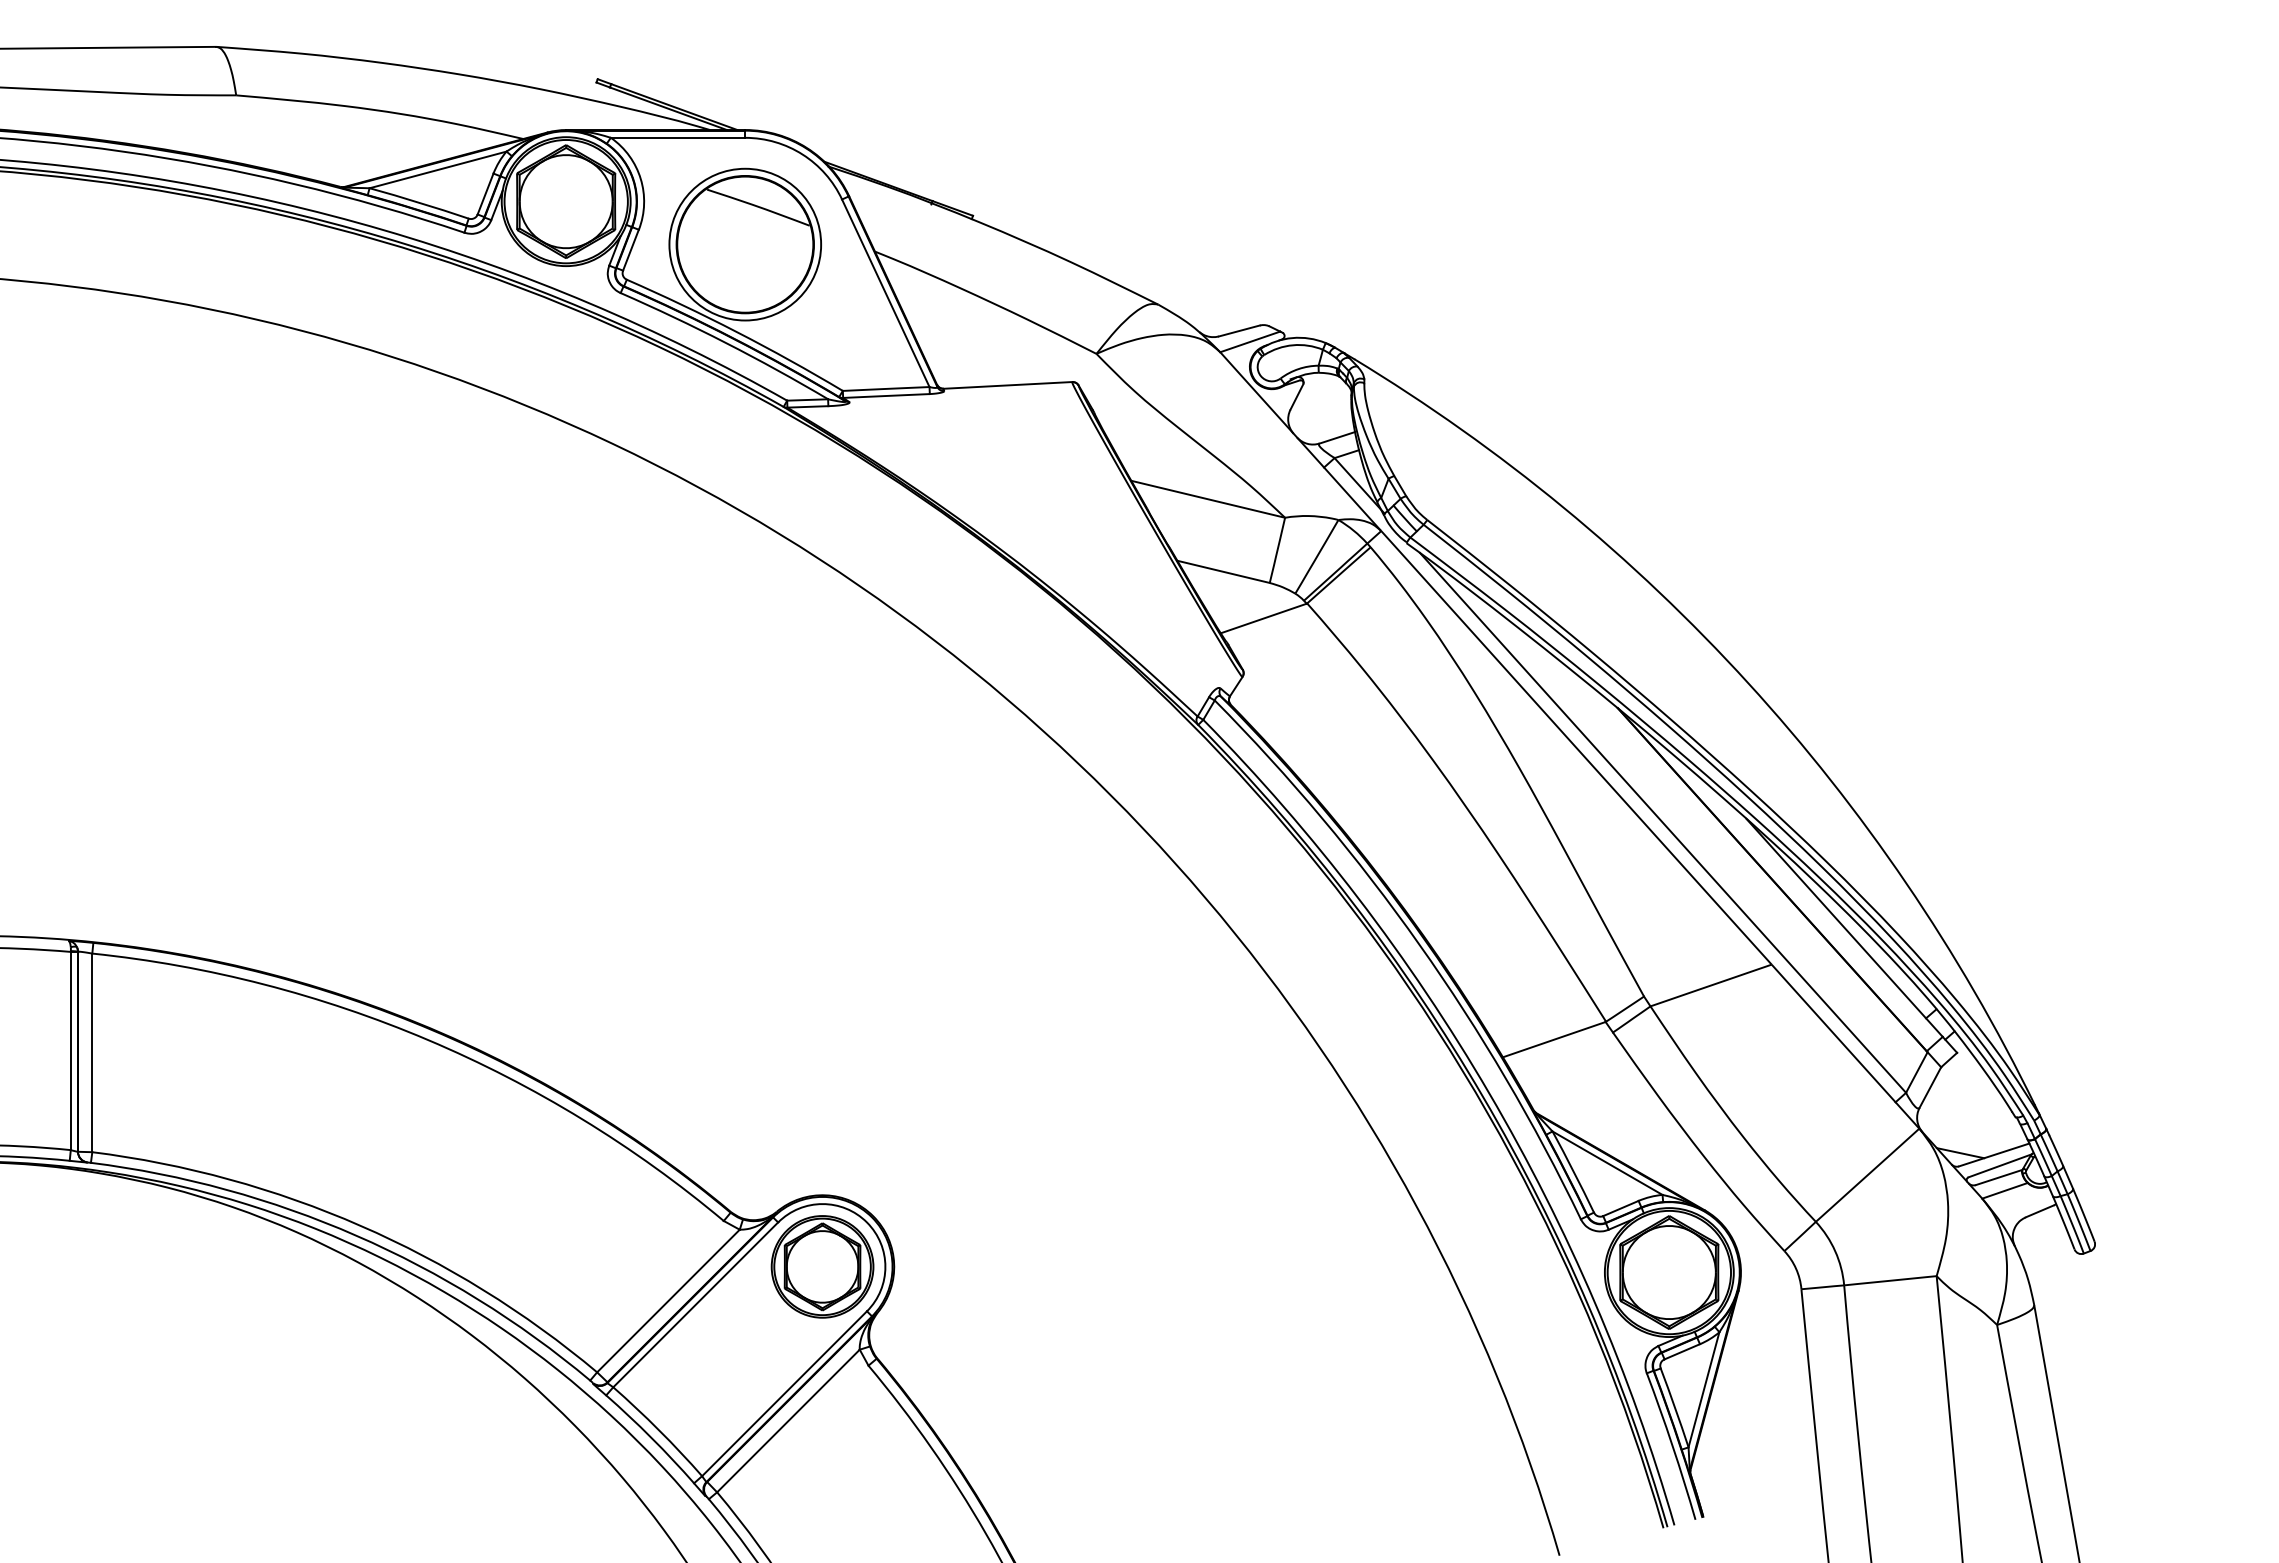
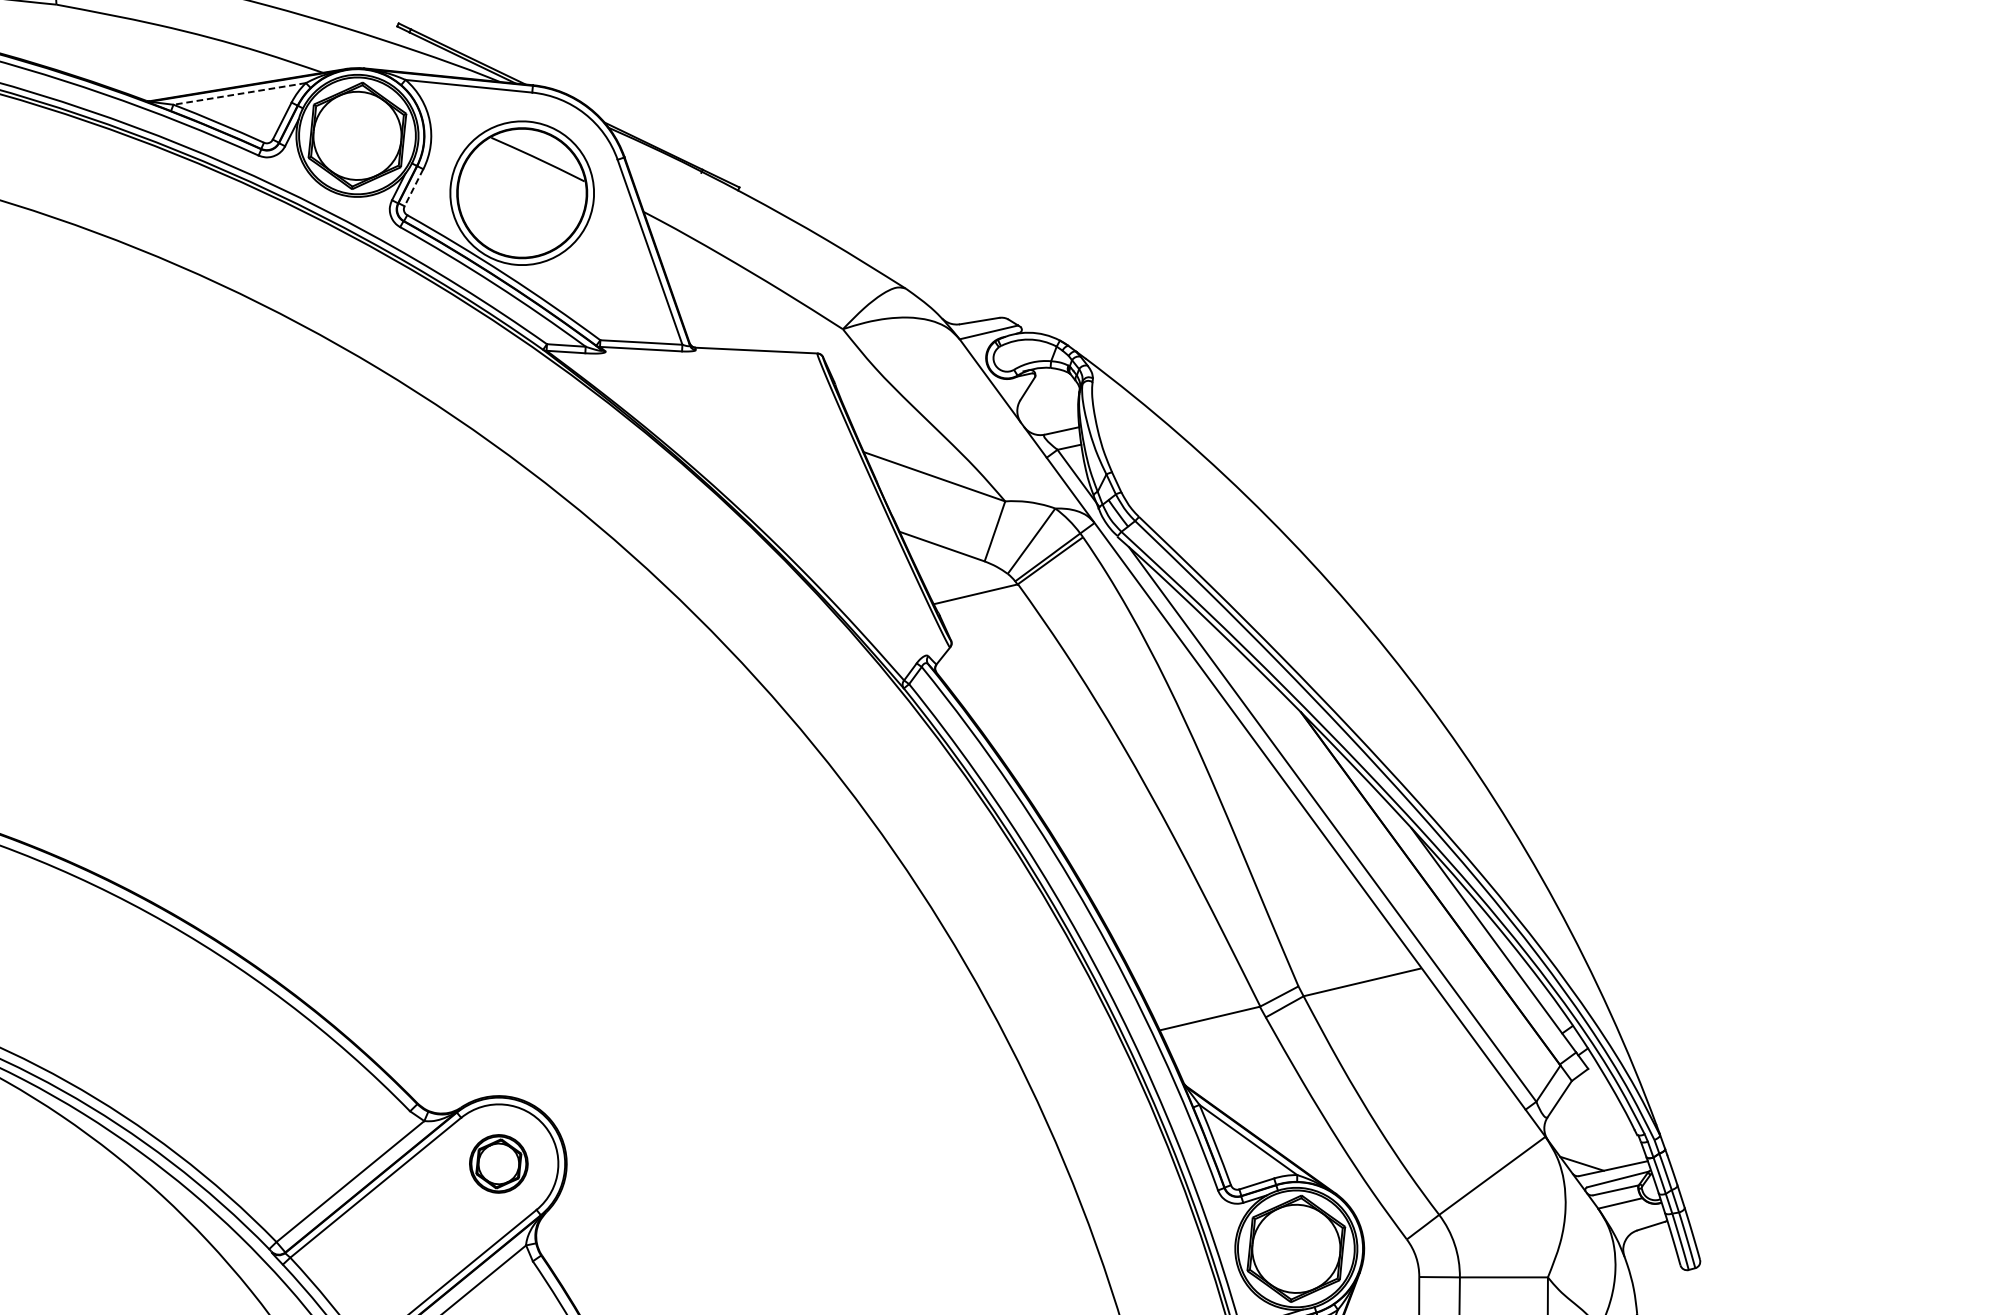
line: (438, 169) -> (240, 93), solid -> dashed
line: (630, 250) -> (413, 187), solid -> dashed
part: (822, 1266) -> (498, 1163), size x0.6

